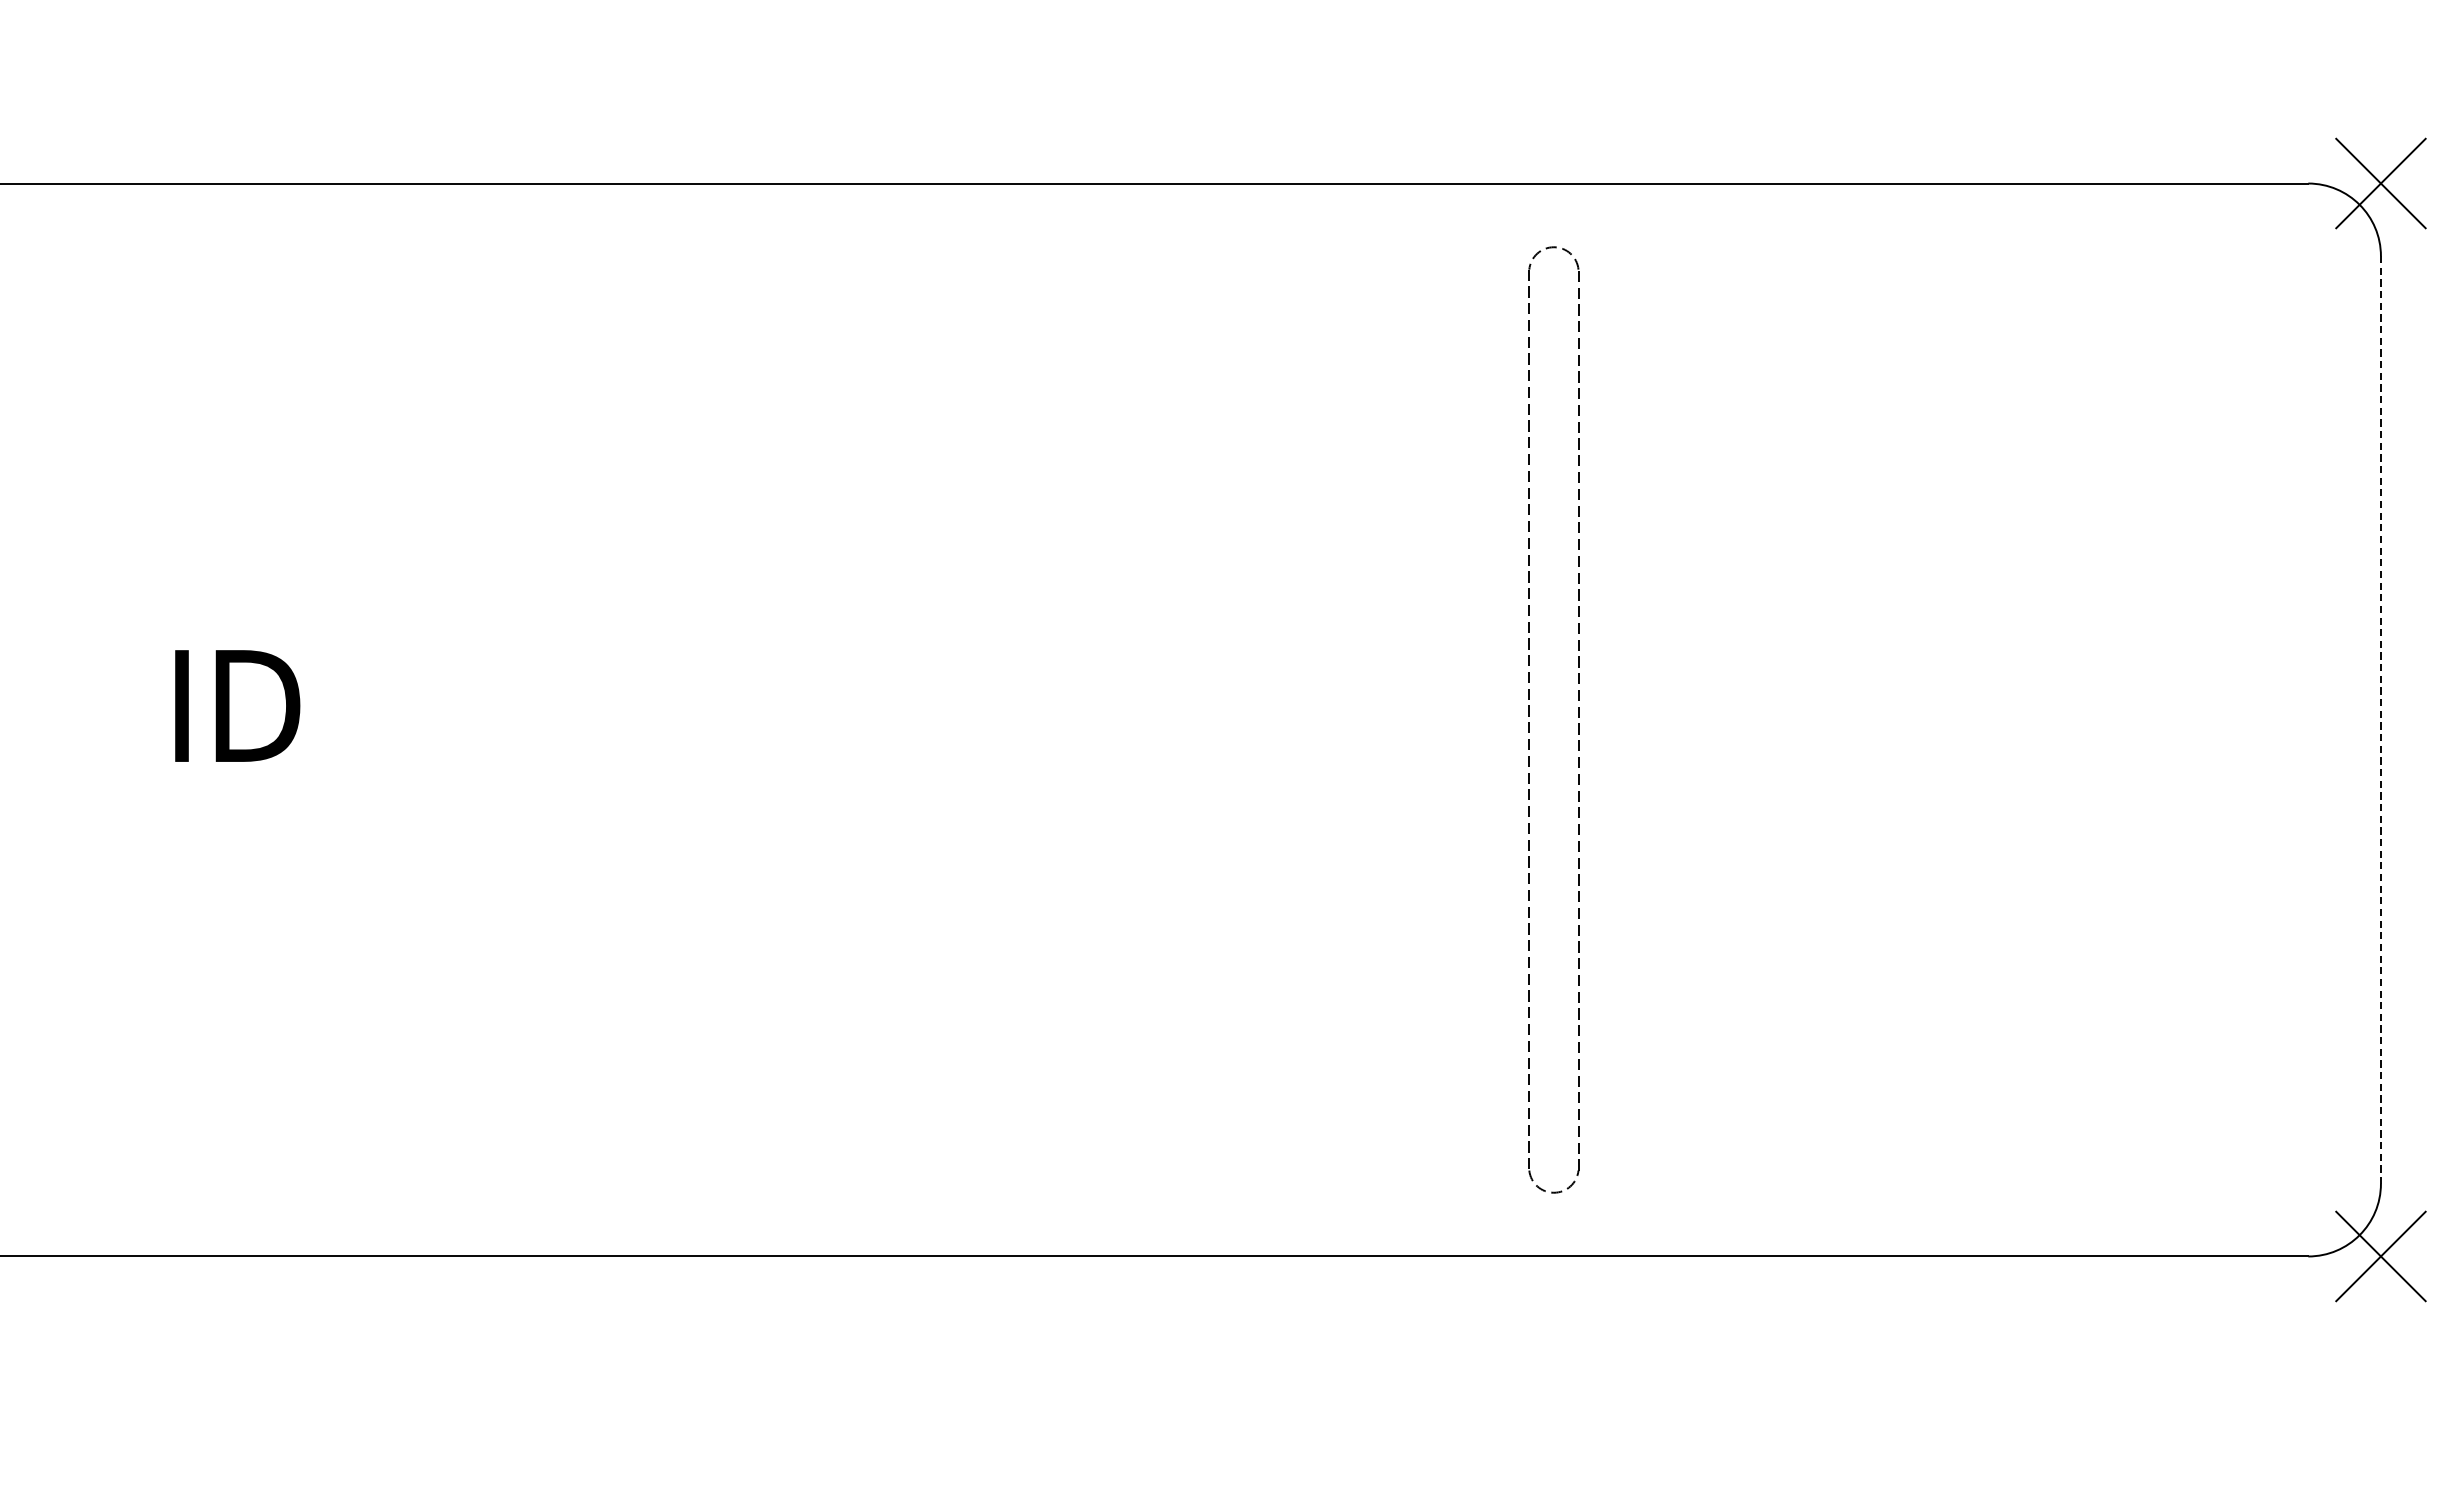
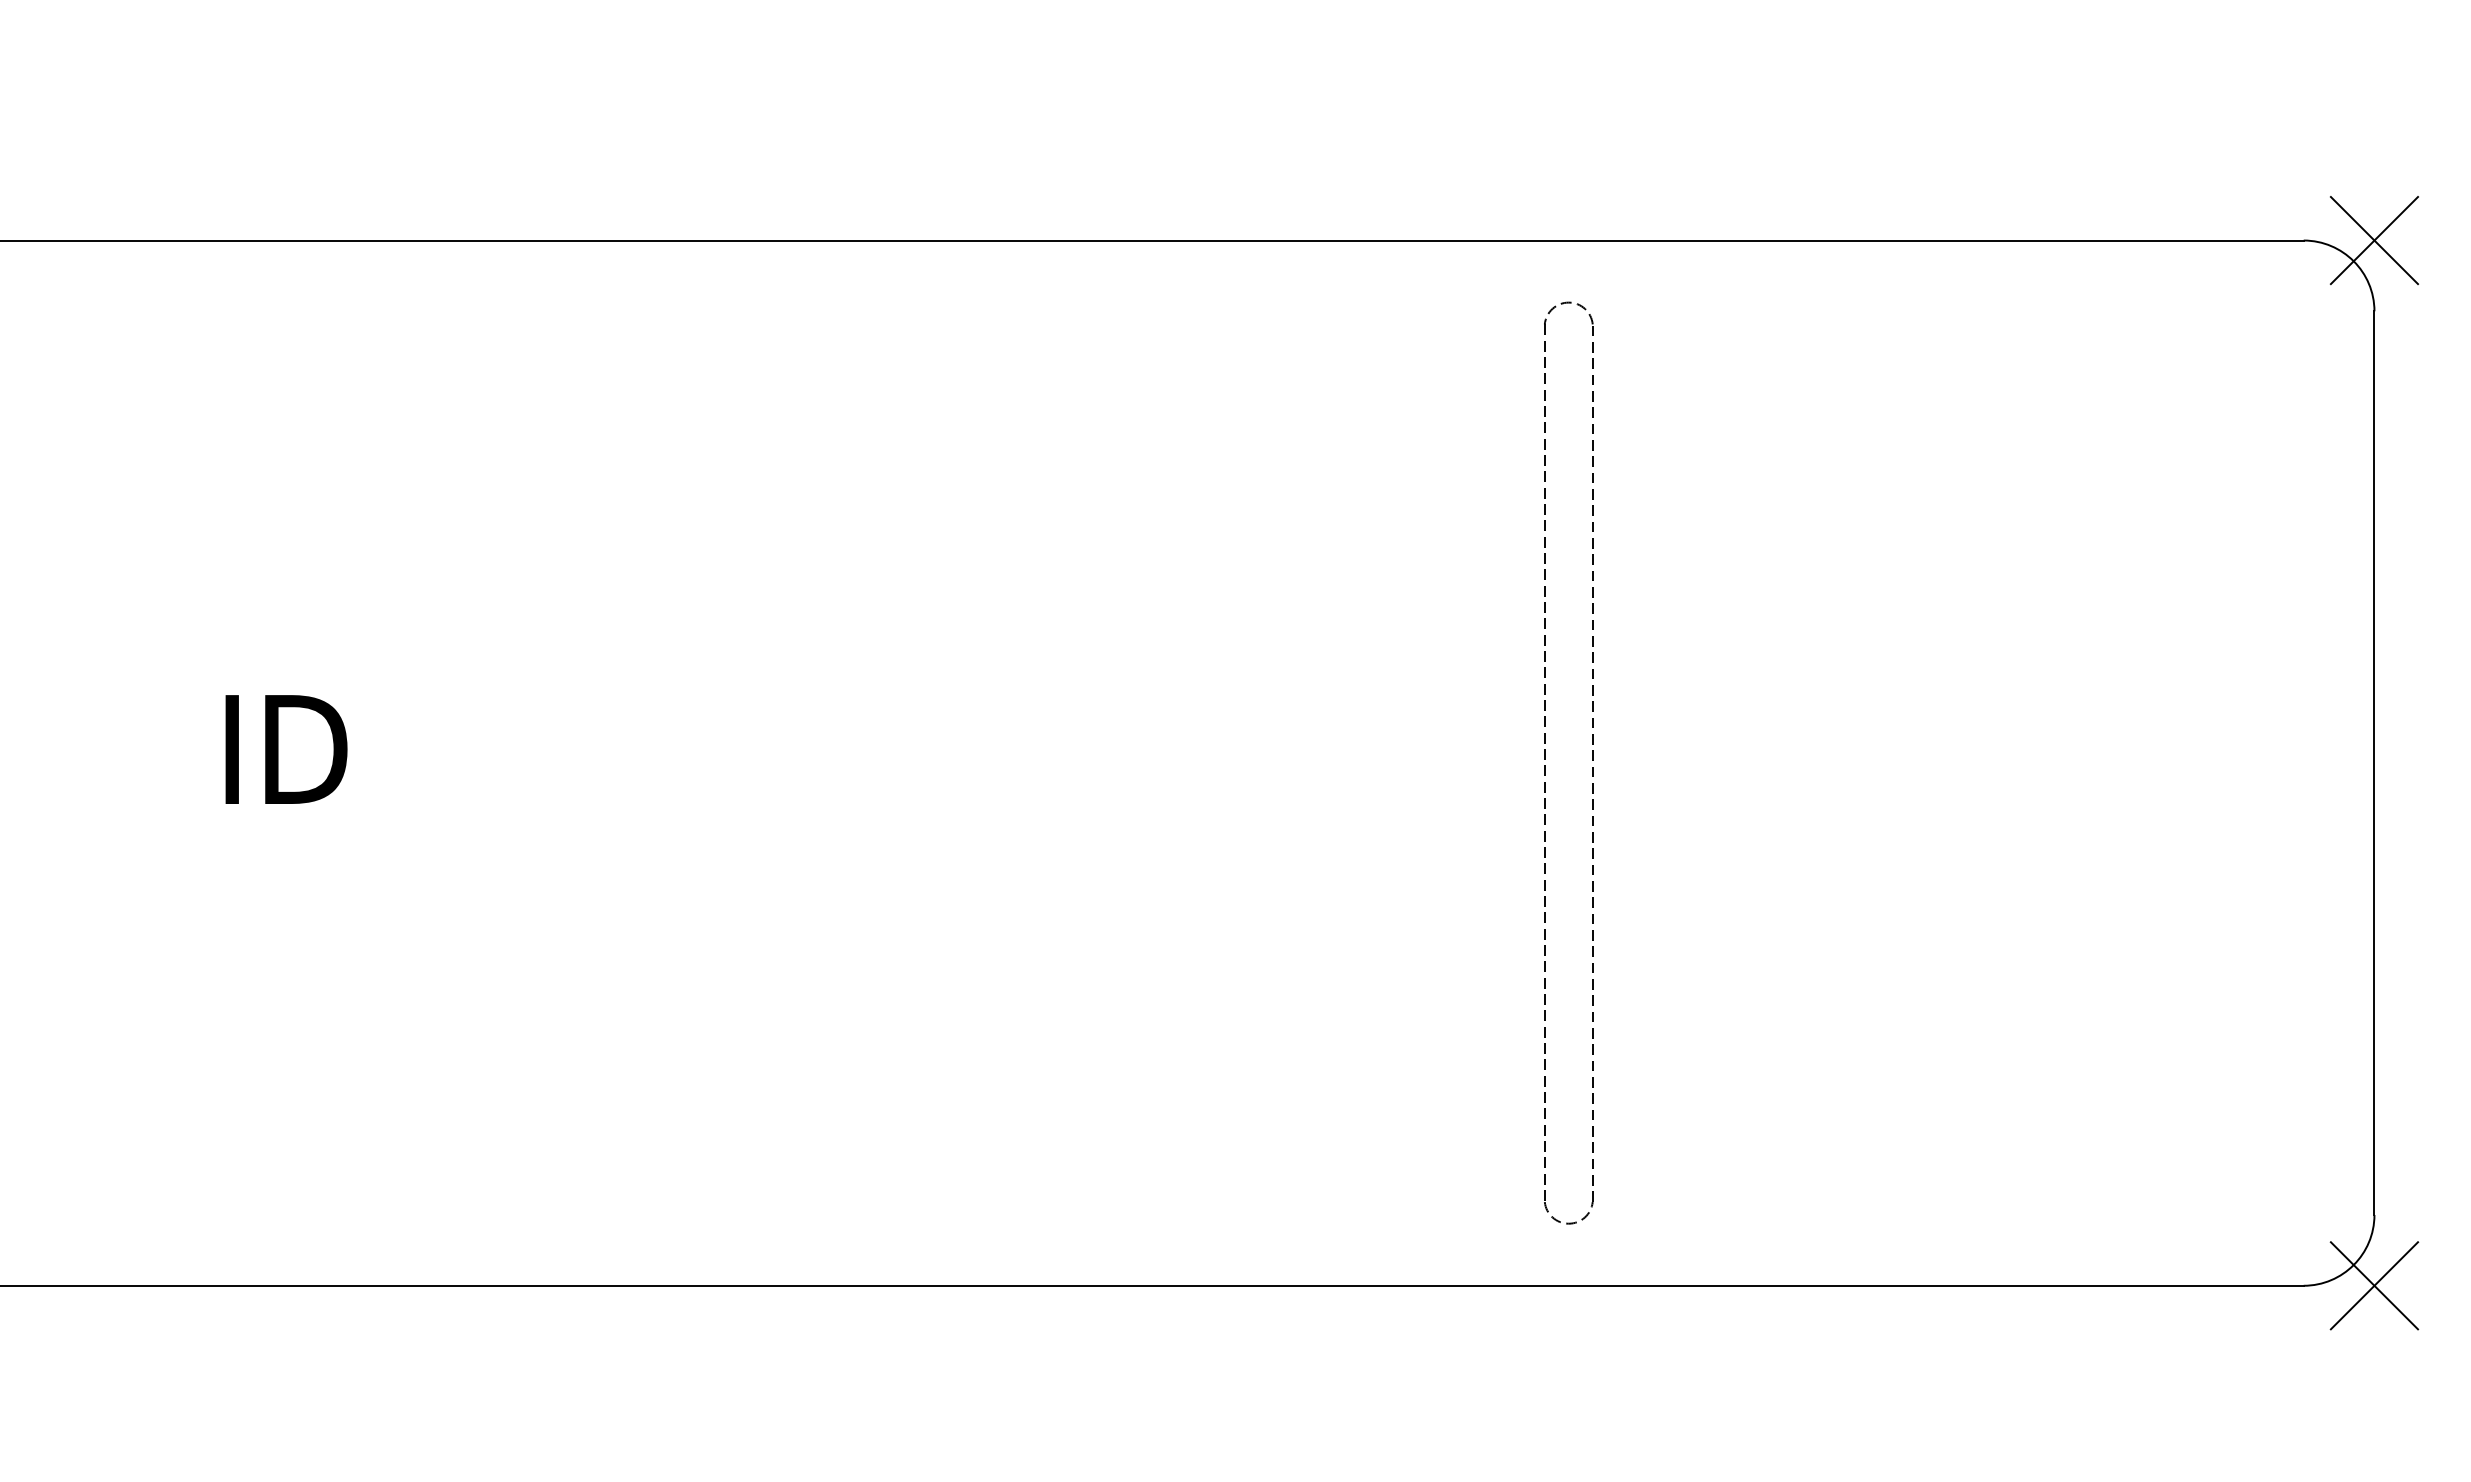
line: (2380, 720) -> (2374, 763), dashed -> solid

